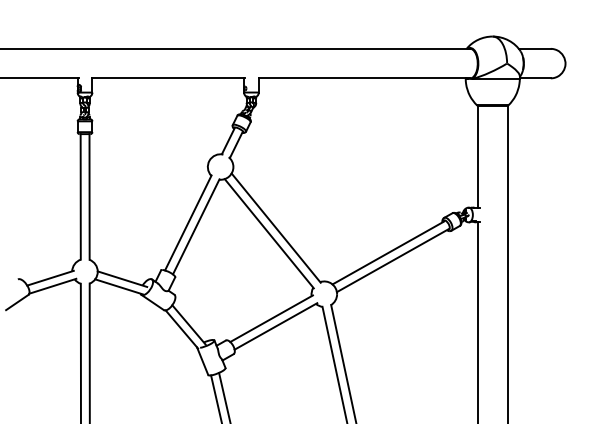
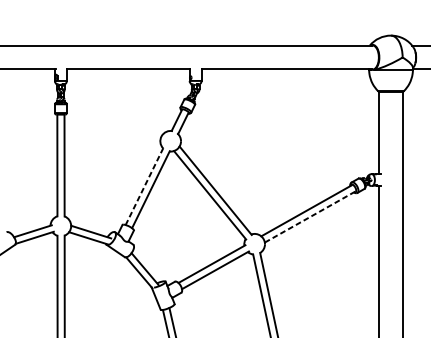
line: (188, 222) -> (144, 186), solid -> dashed
line: (393, 260) -> (310, 216), solid -> dashed

